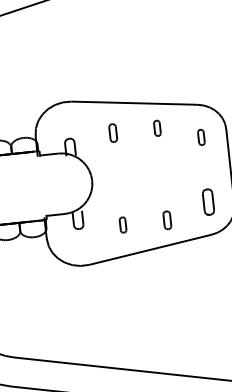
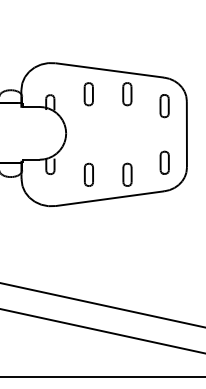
part: (157, 128) -> (127, 94), size x1.67
part: (112, 133) -> (88, 94), size x1.43
part: (201, 137) -> (164, 106), size x1.67
part: (167, 220) -> (127, 174), size x1.43
part: (122, 224) -> (88, 174), size x1.67

